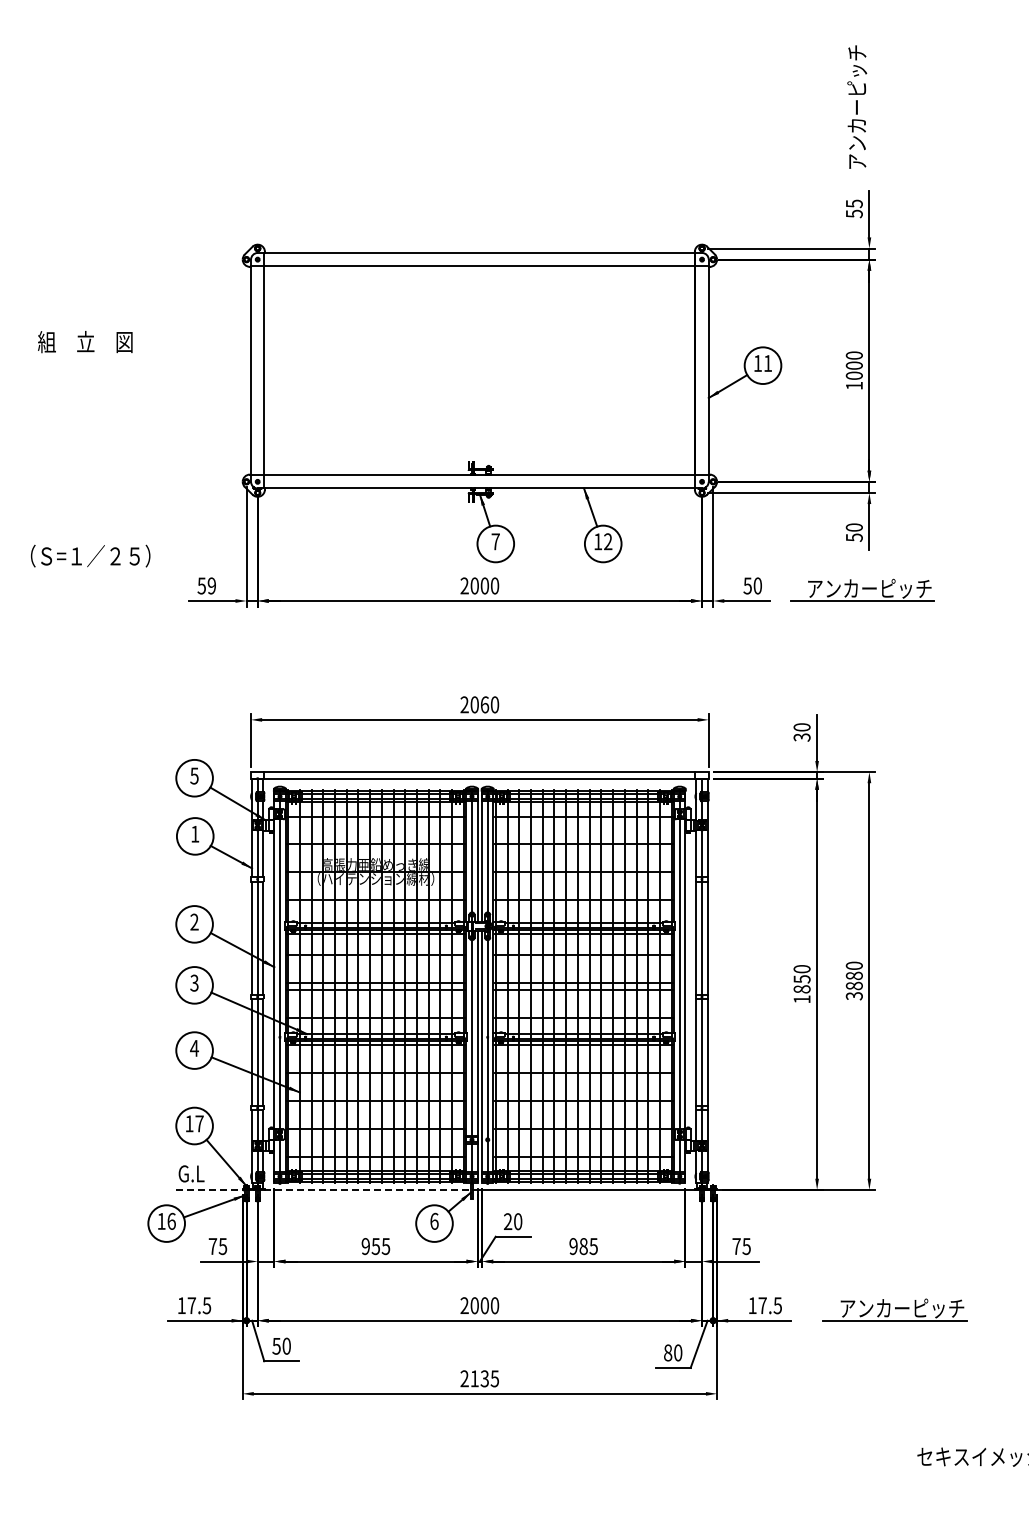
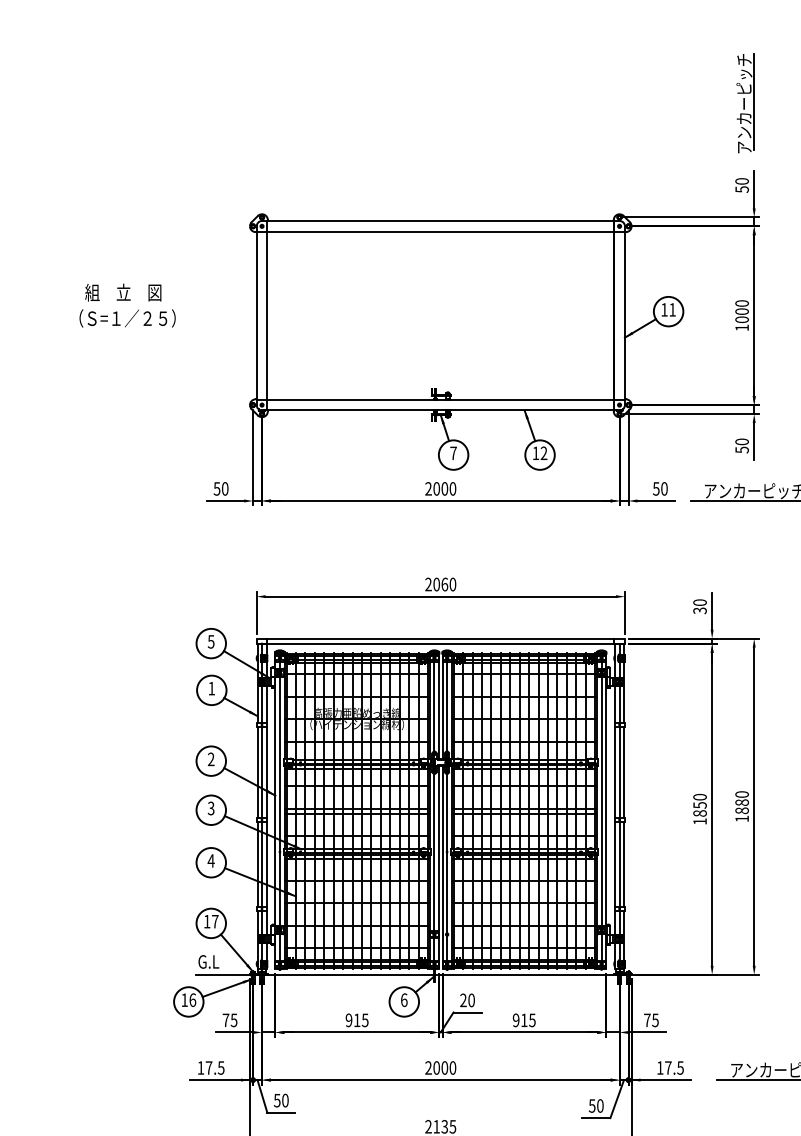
line: (869, 104) -> (754, 101), added
text: (853, 203) -> (741, 181), 55 -> 50
text: (90, 555) -> (127, 317), moved
text: (211, 585) -> (224, 488), 59 -> 50
text: (853, 996) -> (741, 819), 3880 -> 1880
line: (323, 1189) -> (314, 974), dashed -> solid
text: (375, 1246) -> (356, 1020), 955 -> 915
text: (583, 1246) -> (524, 1020), 985 -> 915
text: (667, 1352) -> (591, 1105), 80 -> 50

